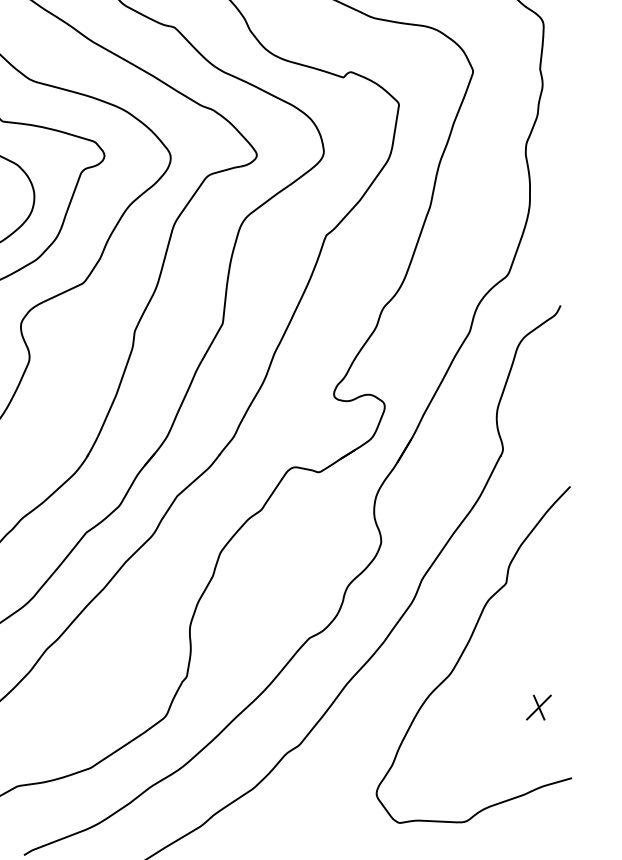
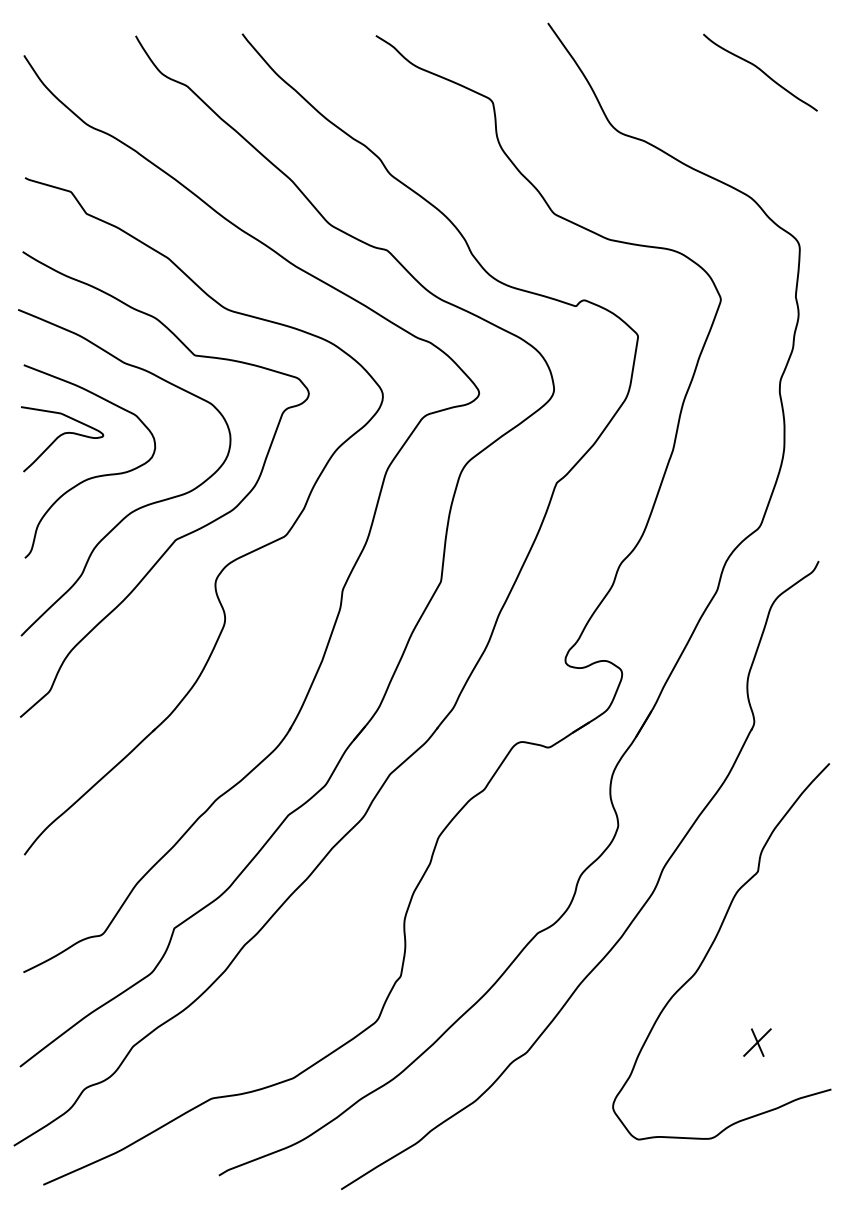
part: (538, 707) -> (757, 1042), moved

